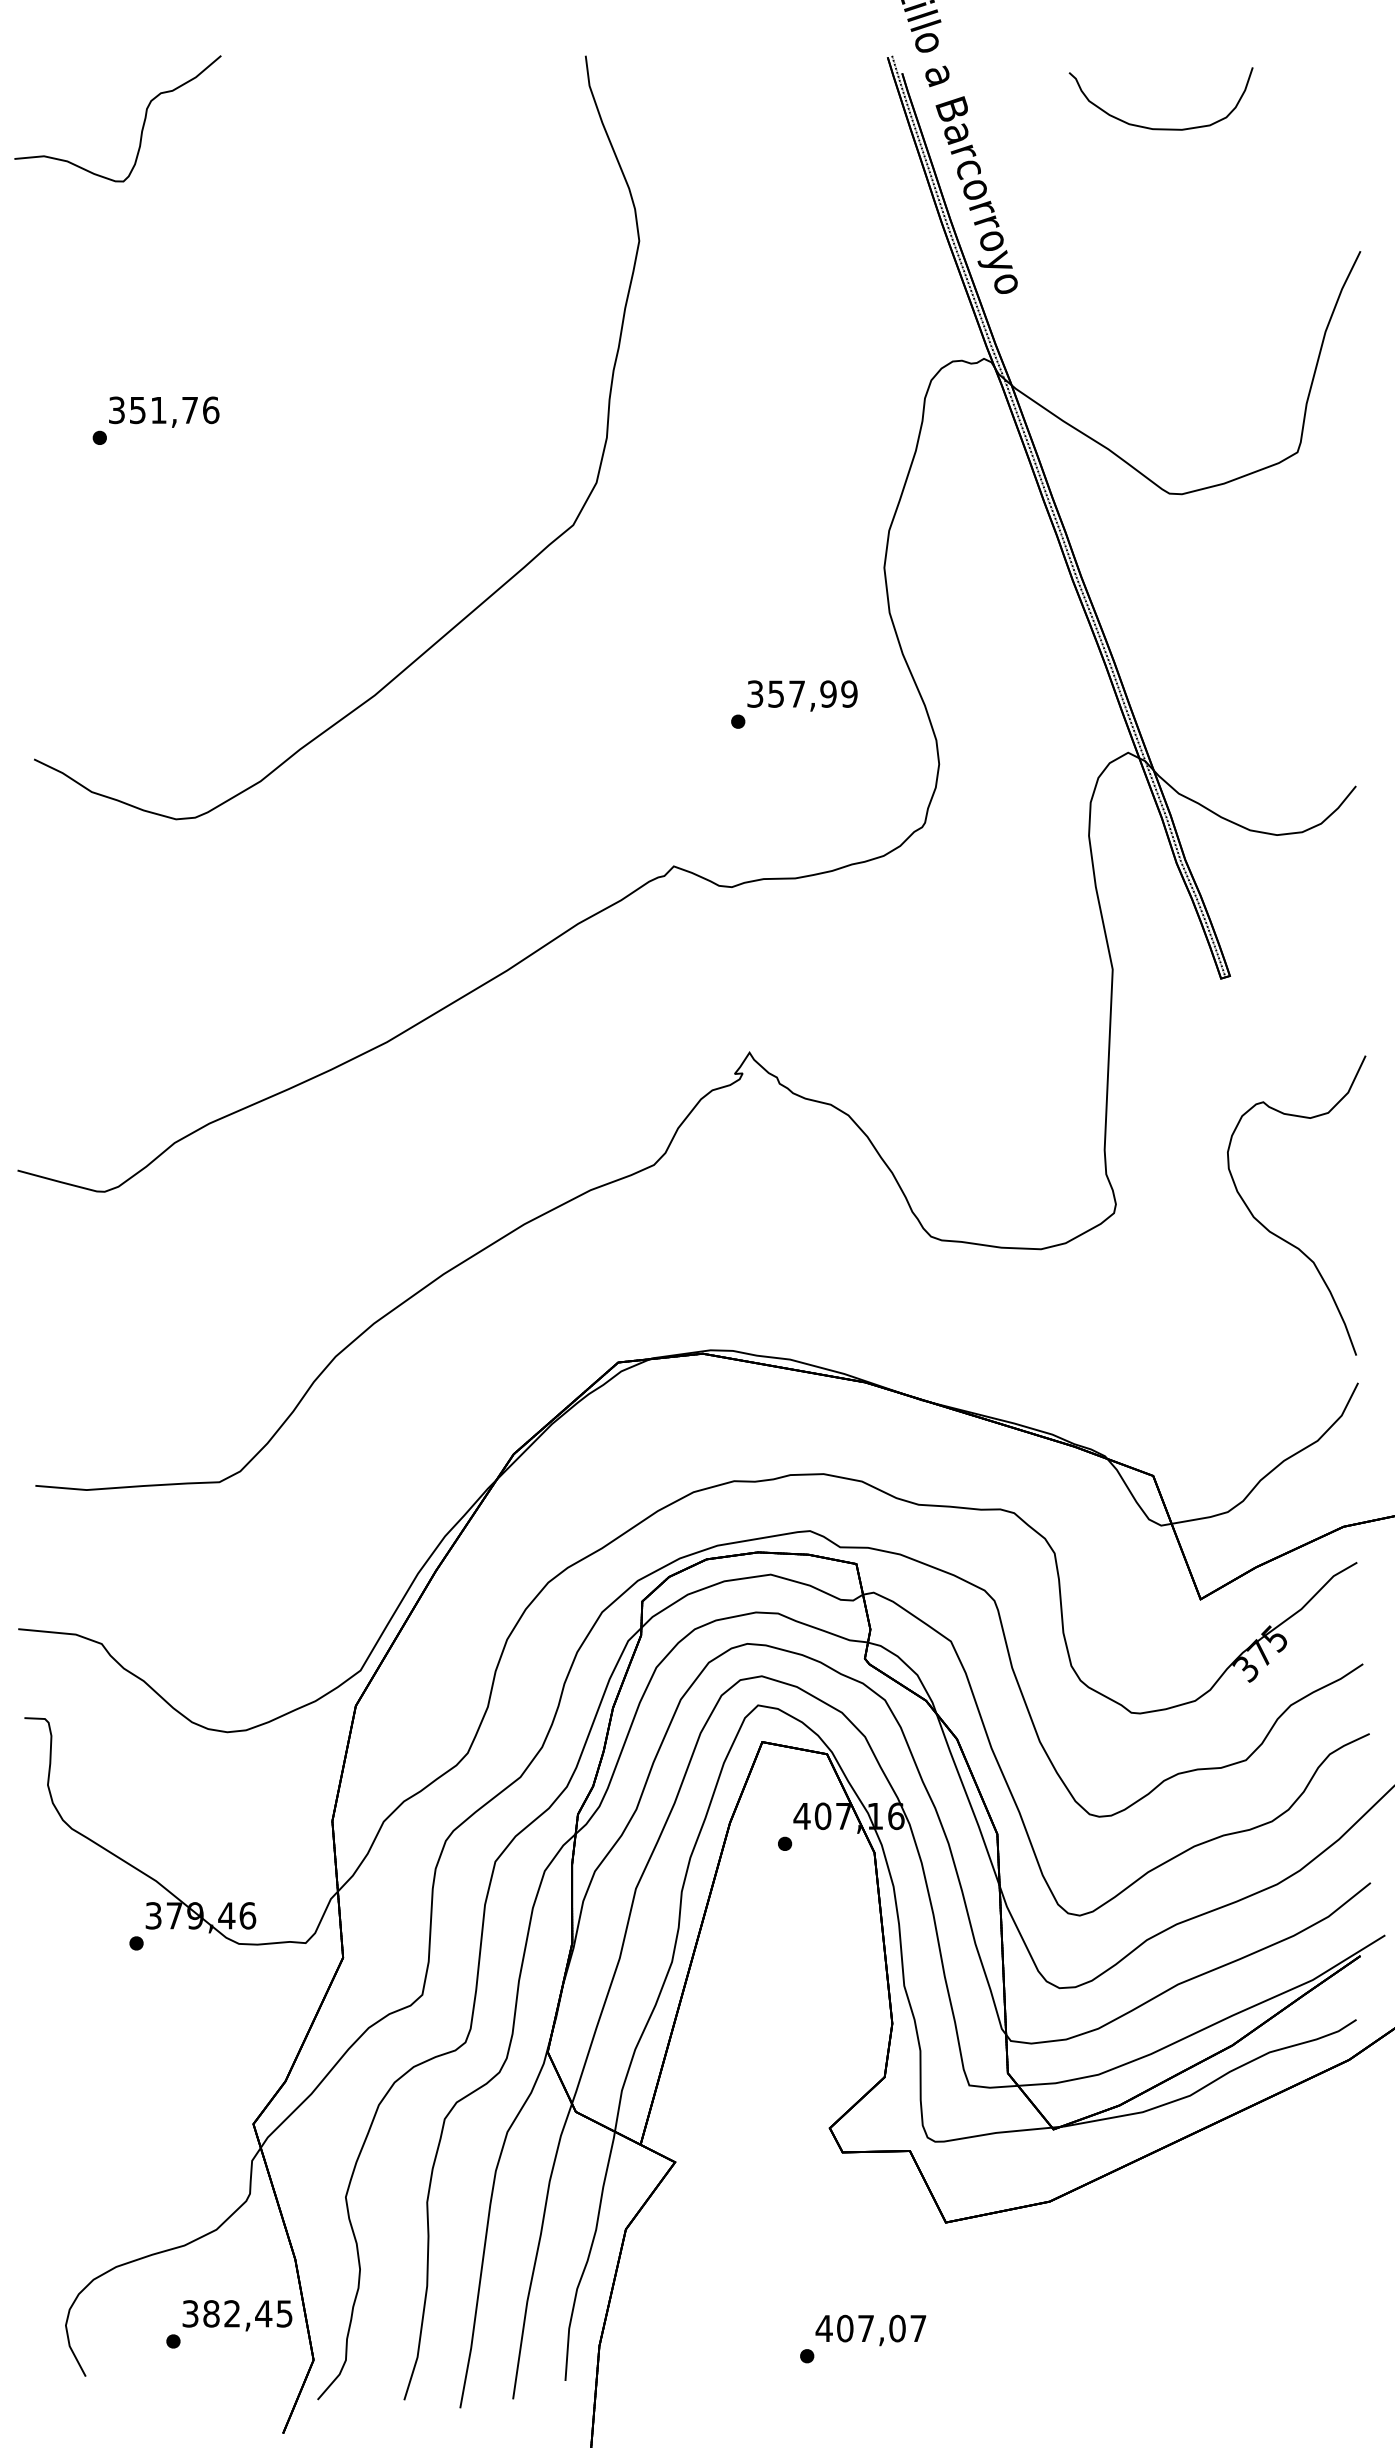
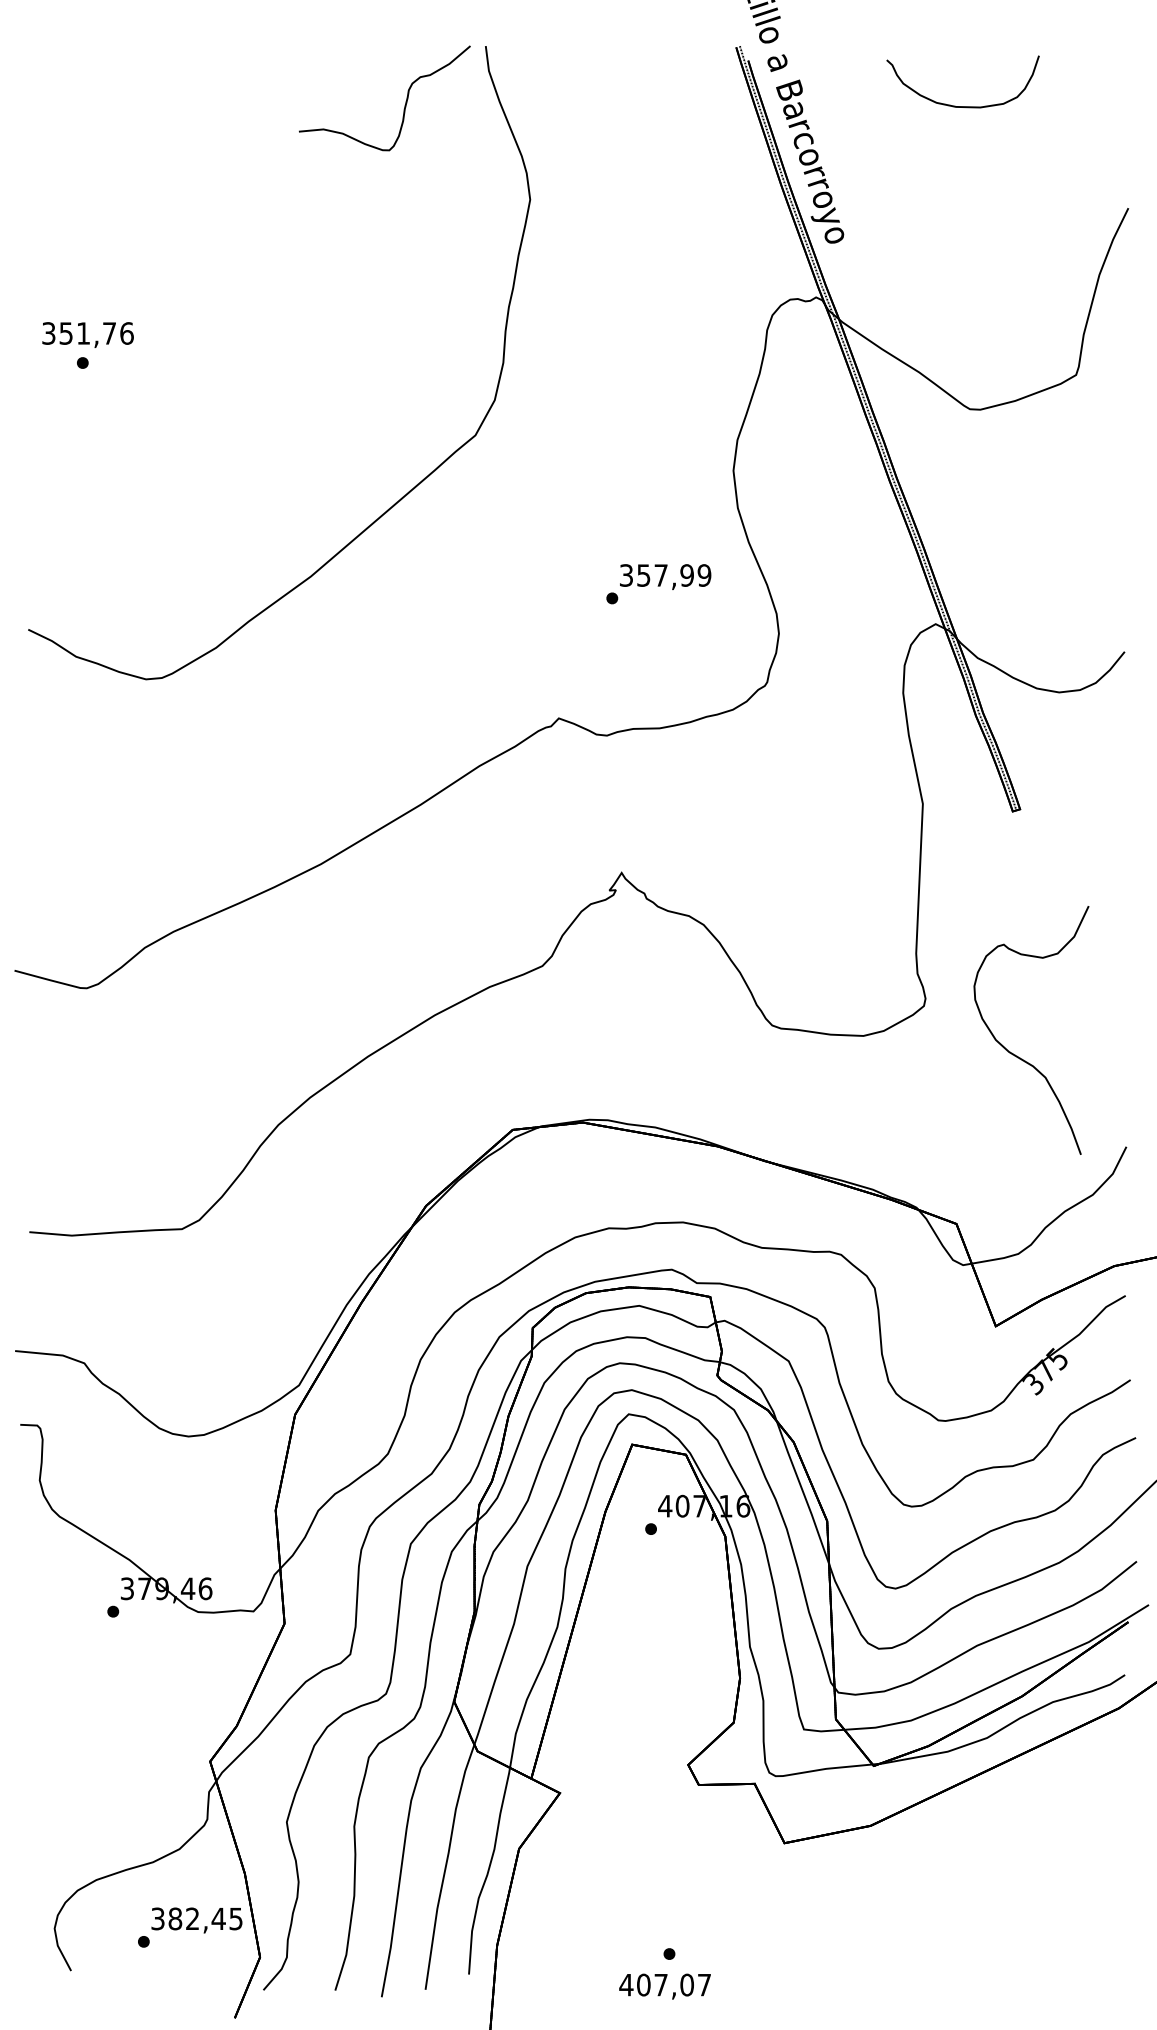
curve: (142, 125) -> (405, 103), moved
text: (164, 411) -> (88, 334), moved
curve: (1278, 1235) -> (1016, 1055), moved
text: (870, 2330) -> (664, 1986), moved

